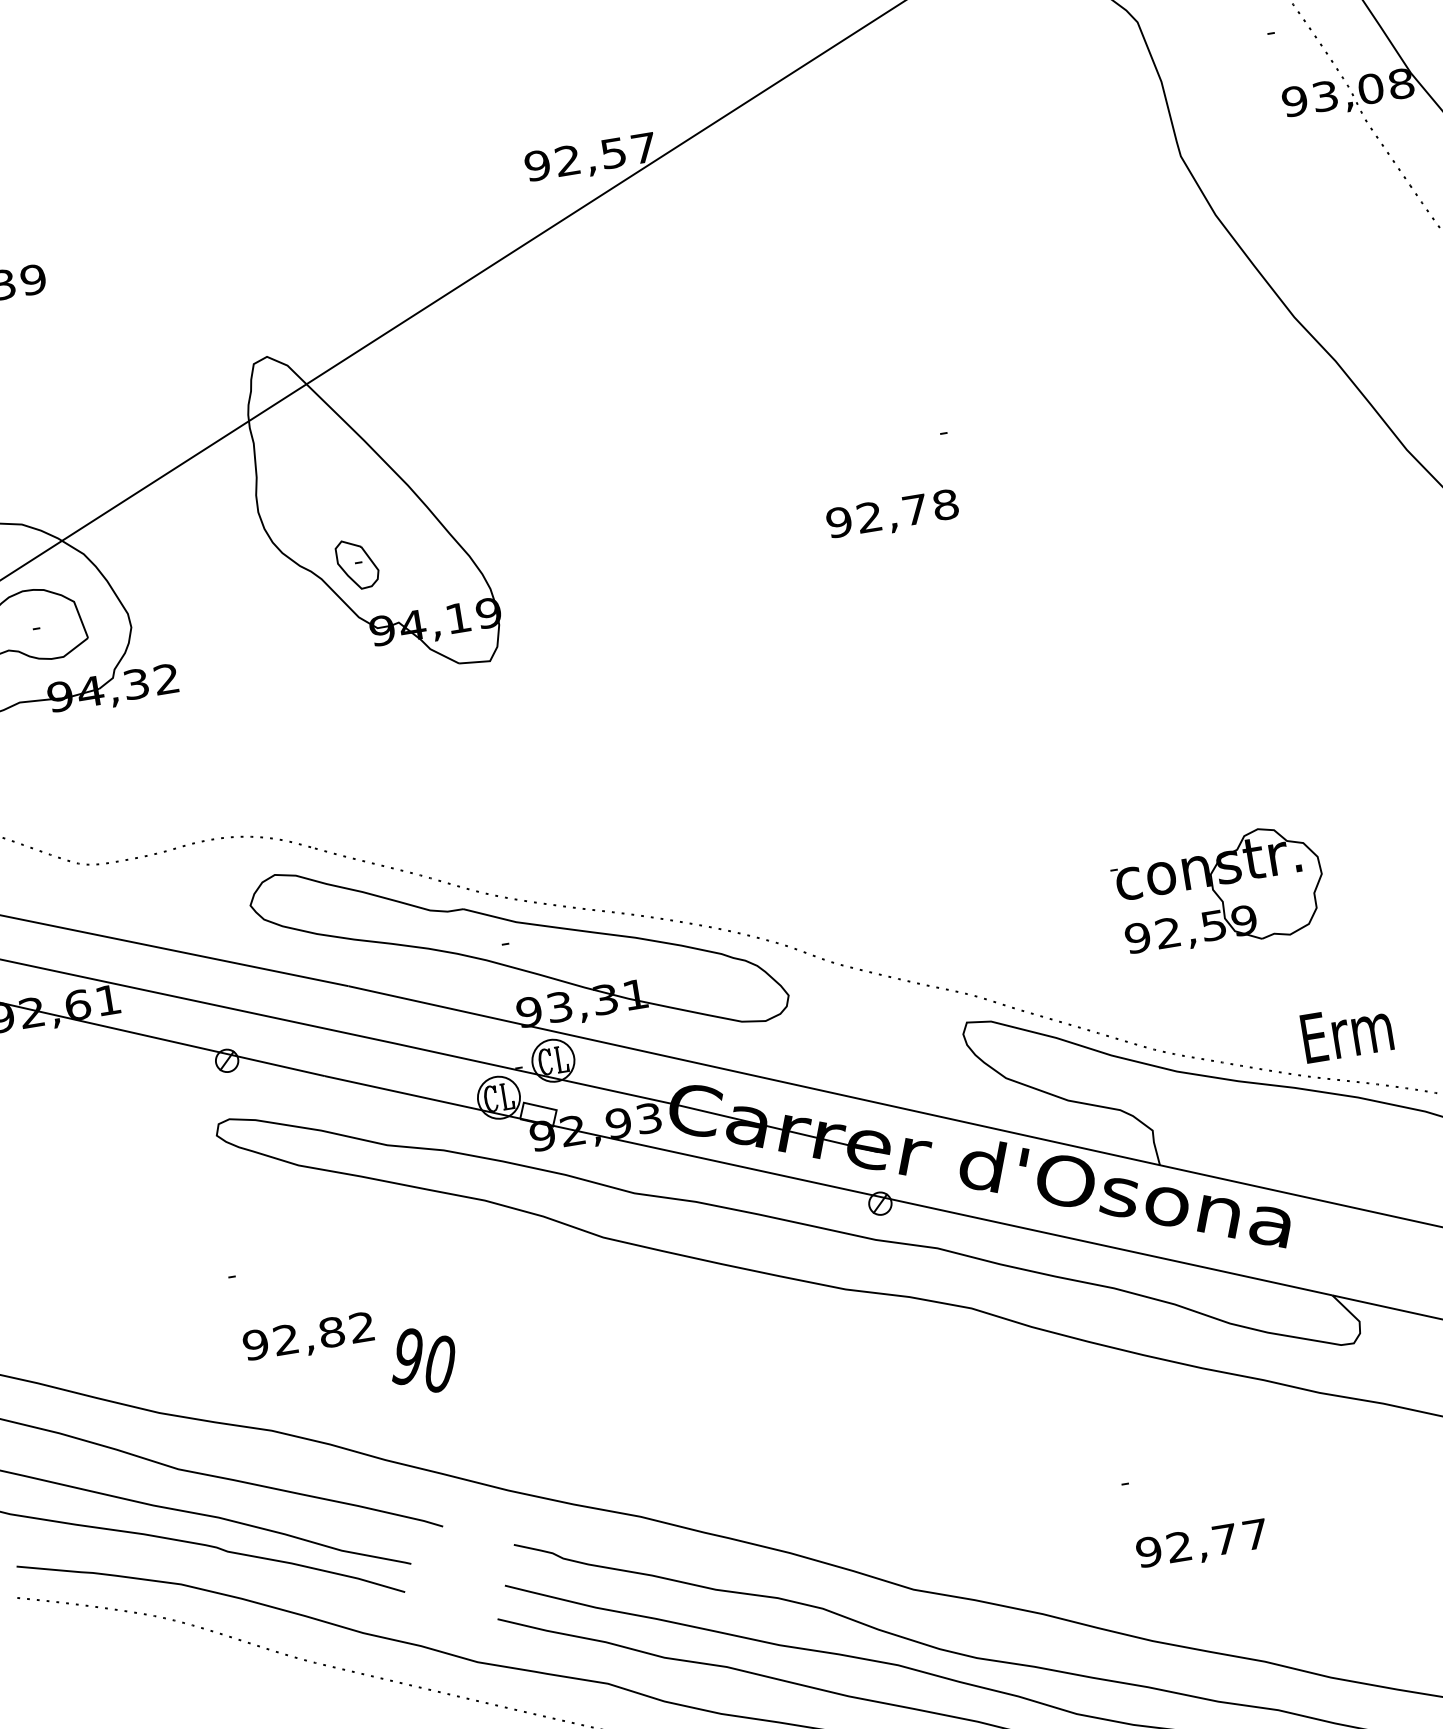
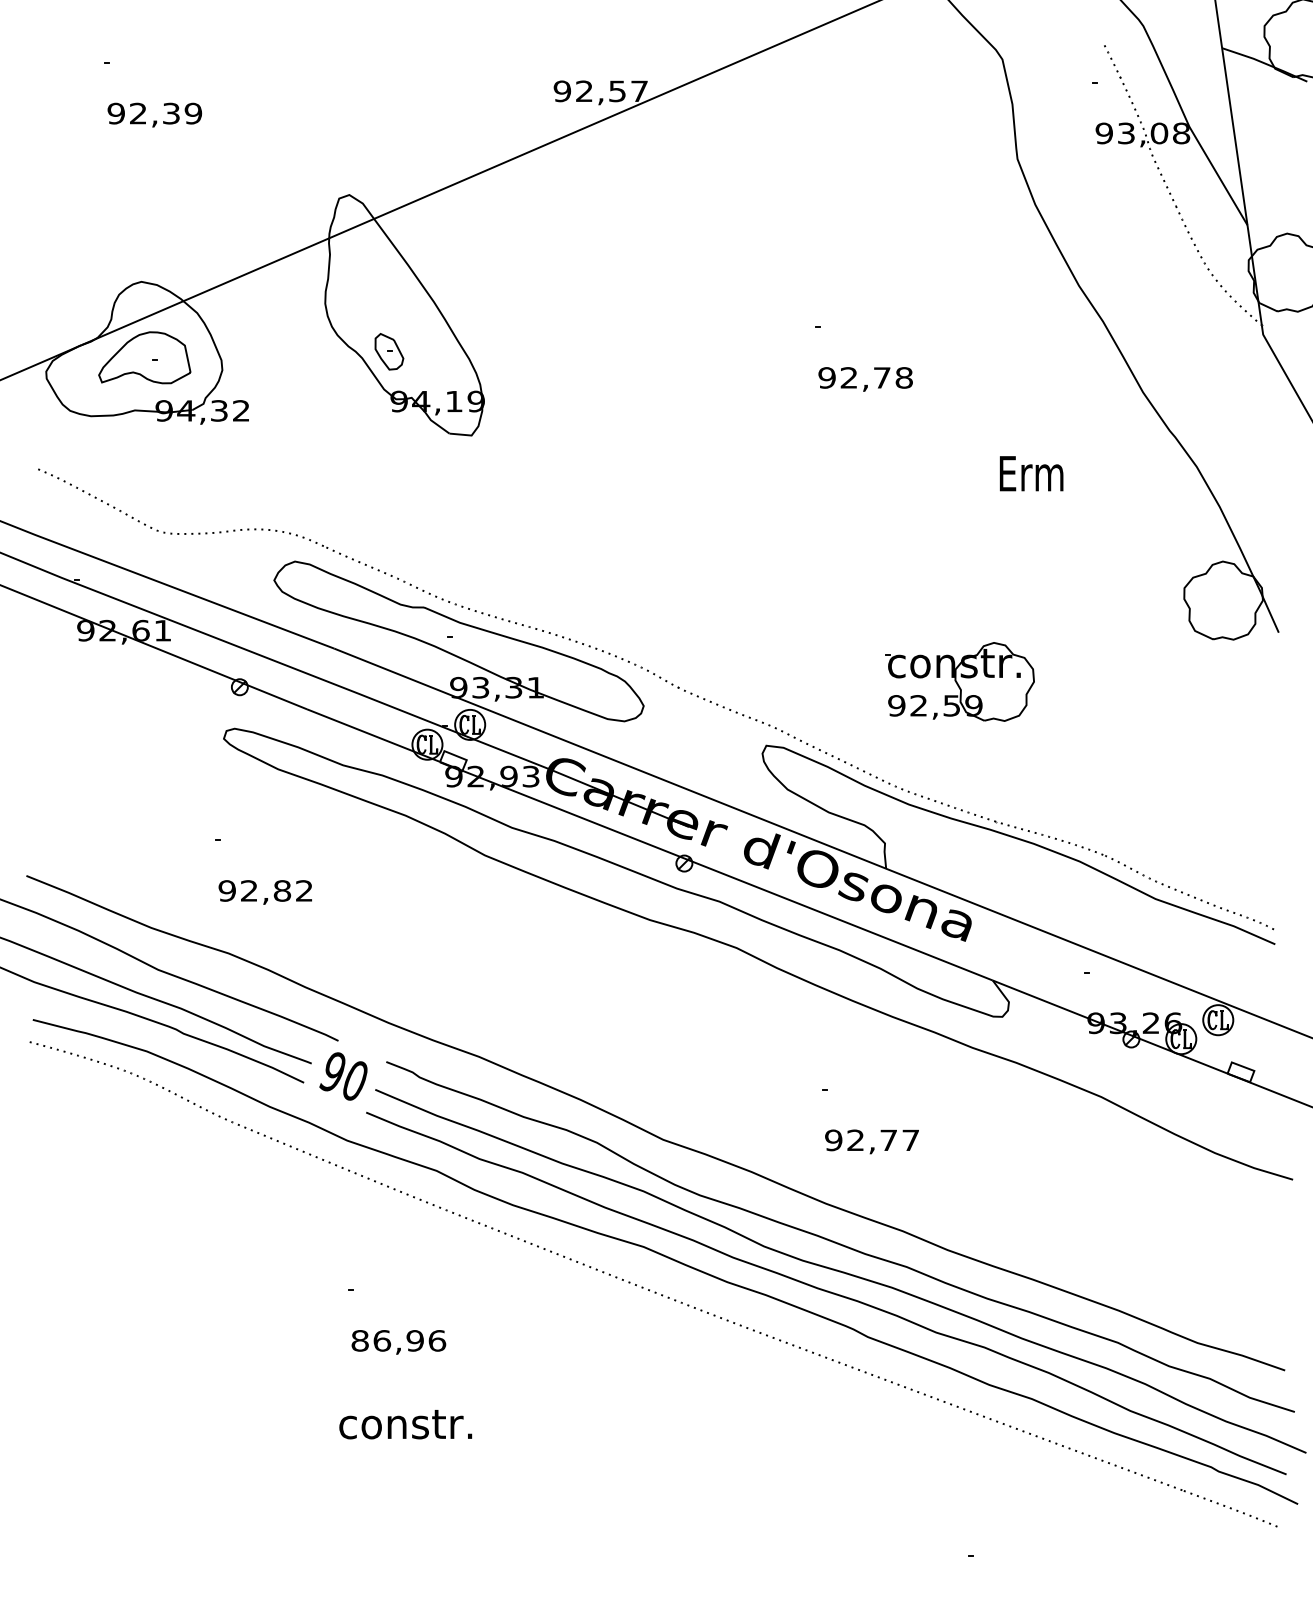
text: (892, 515) -> (865, 379), moved
text: (1346, 1032) -> (1031, 473), moved
text: (423, 1360) -> (343, 1076), moved

